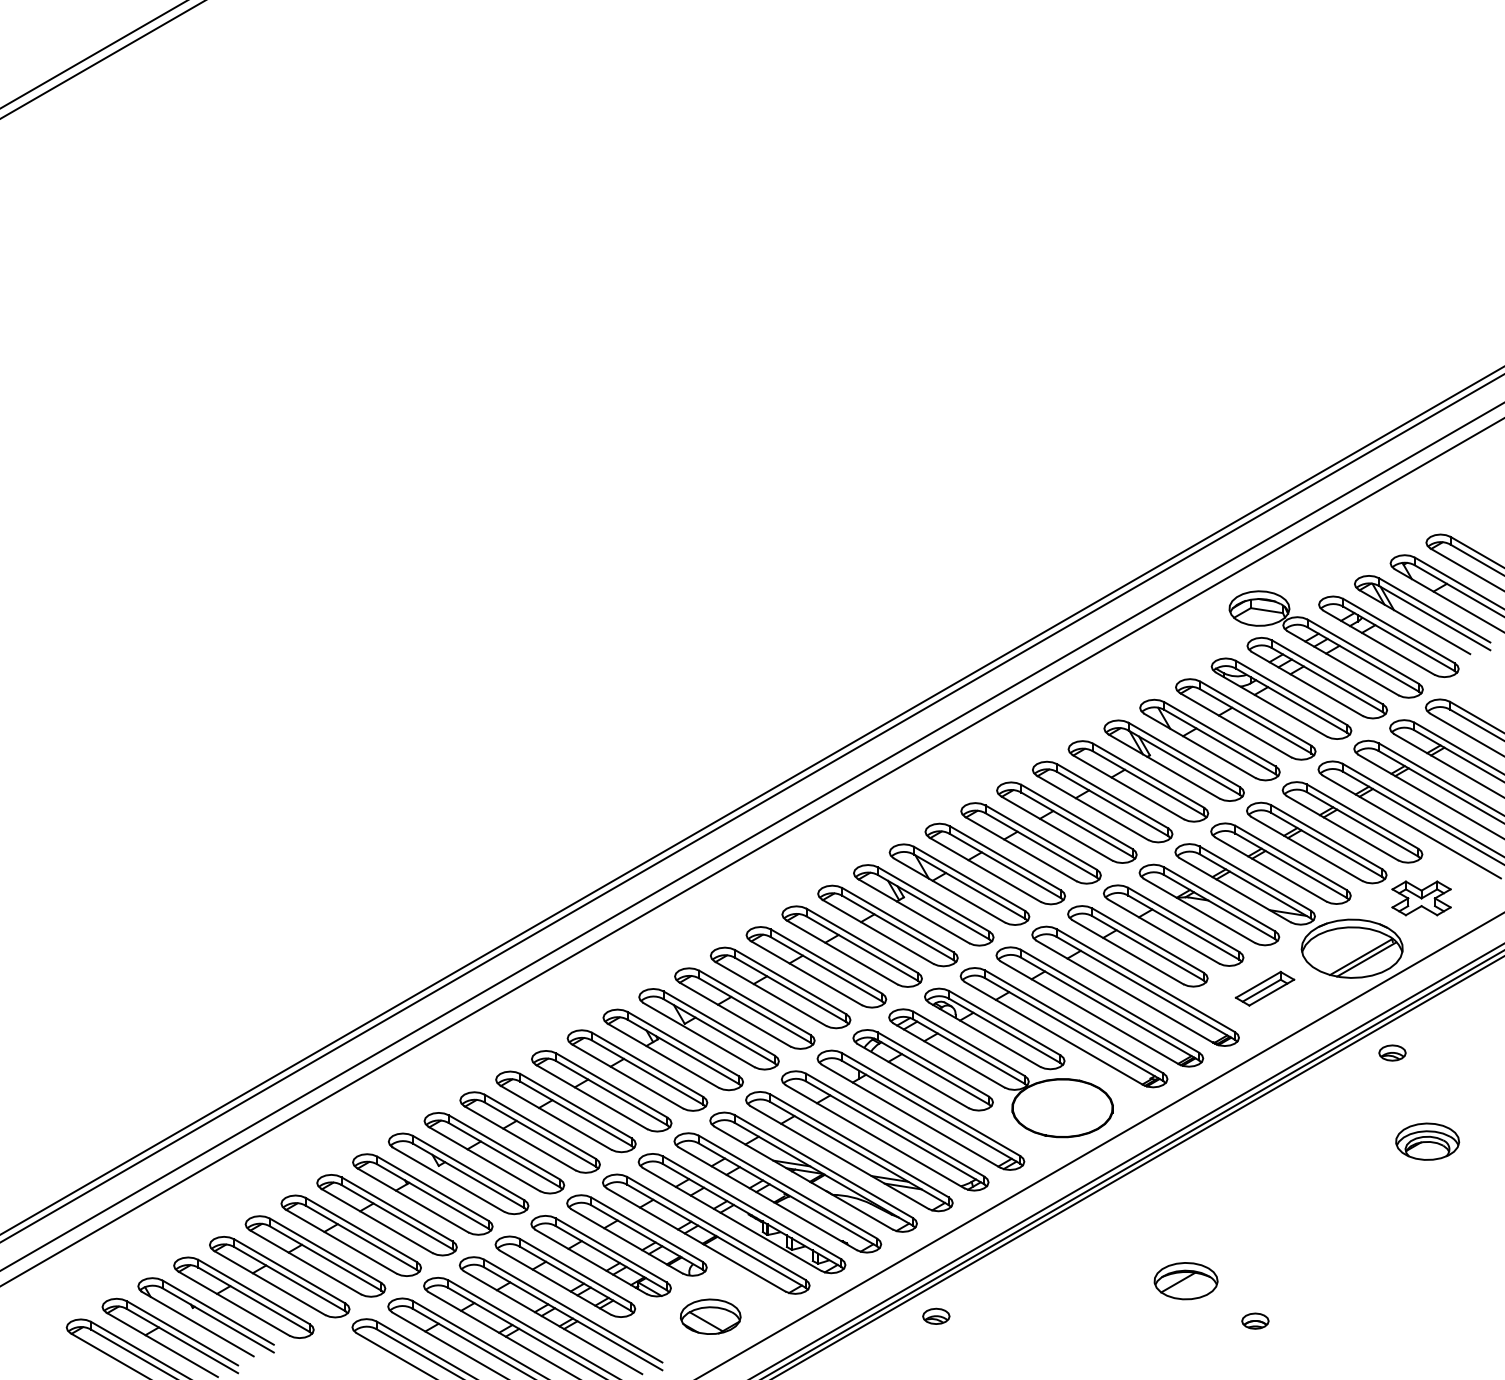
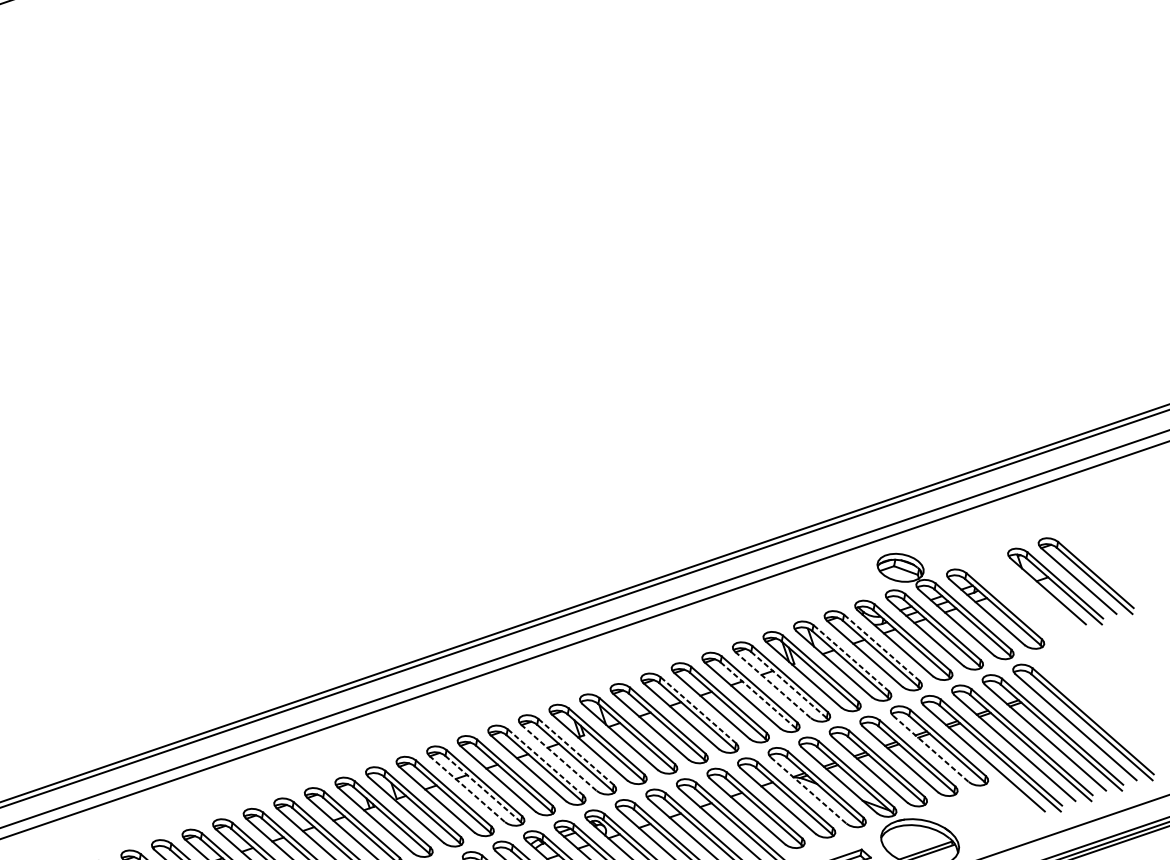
part: (1422, 615) -> (1024, 597), removed
line: (1255, 713) -> (881, 647), solid -> dashed
line: (1219, 734) -> (850, 658), solid -> dashed
line: (1148, 783) -> (788, 685), solid -> dashed
line: (1128, 787) -> (773, 685), solid -> dashed
line: (1113, 804) -> (758, 695), solid -> dashed
line: (1342, 828) -> (930, 749), solid -> dashed
line: (1040, 837) -> (697, 710), solid -> dashed
part: (1421, 898) -> (980, 814), removed
line: (1199, 911) -> (808, 791), solid -> dashed
line: (897, 919) -> (575, 751), solid -> dashed
line: (878, 932) -> (559, 758), solid -> dashed
line: (861, 940) -> (545, 761), solid -> dashed
line: (791, 990) -> (483, 789), solid -> dashed
line: (771, 994) -> (467, 789), solid -> dashed

